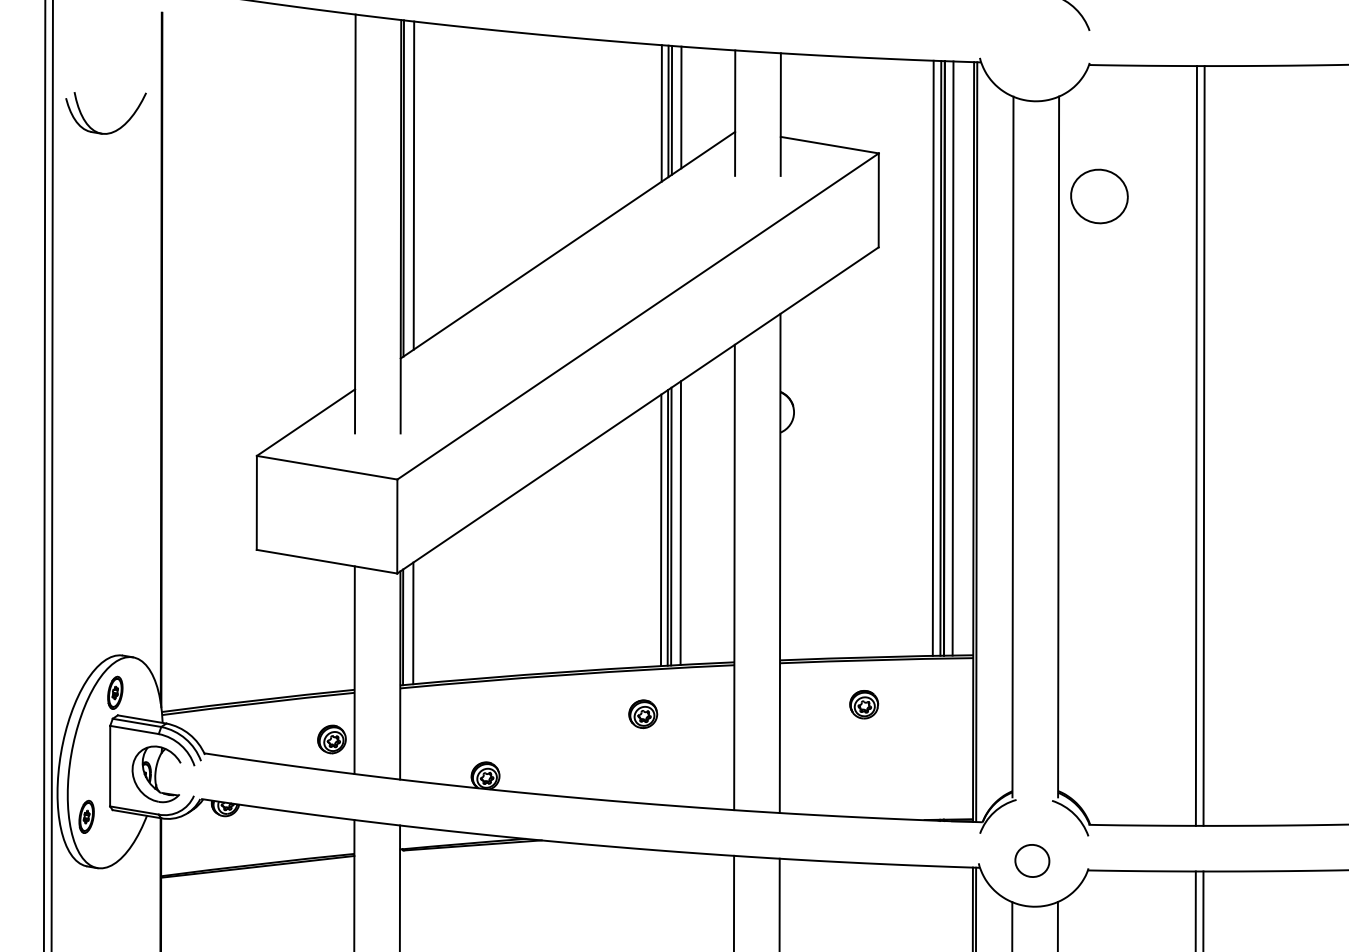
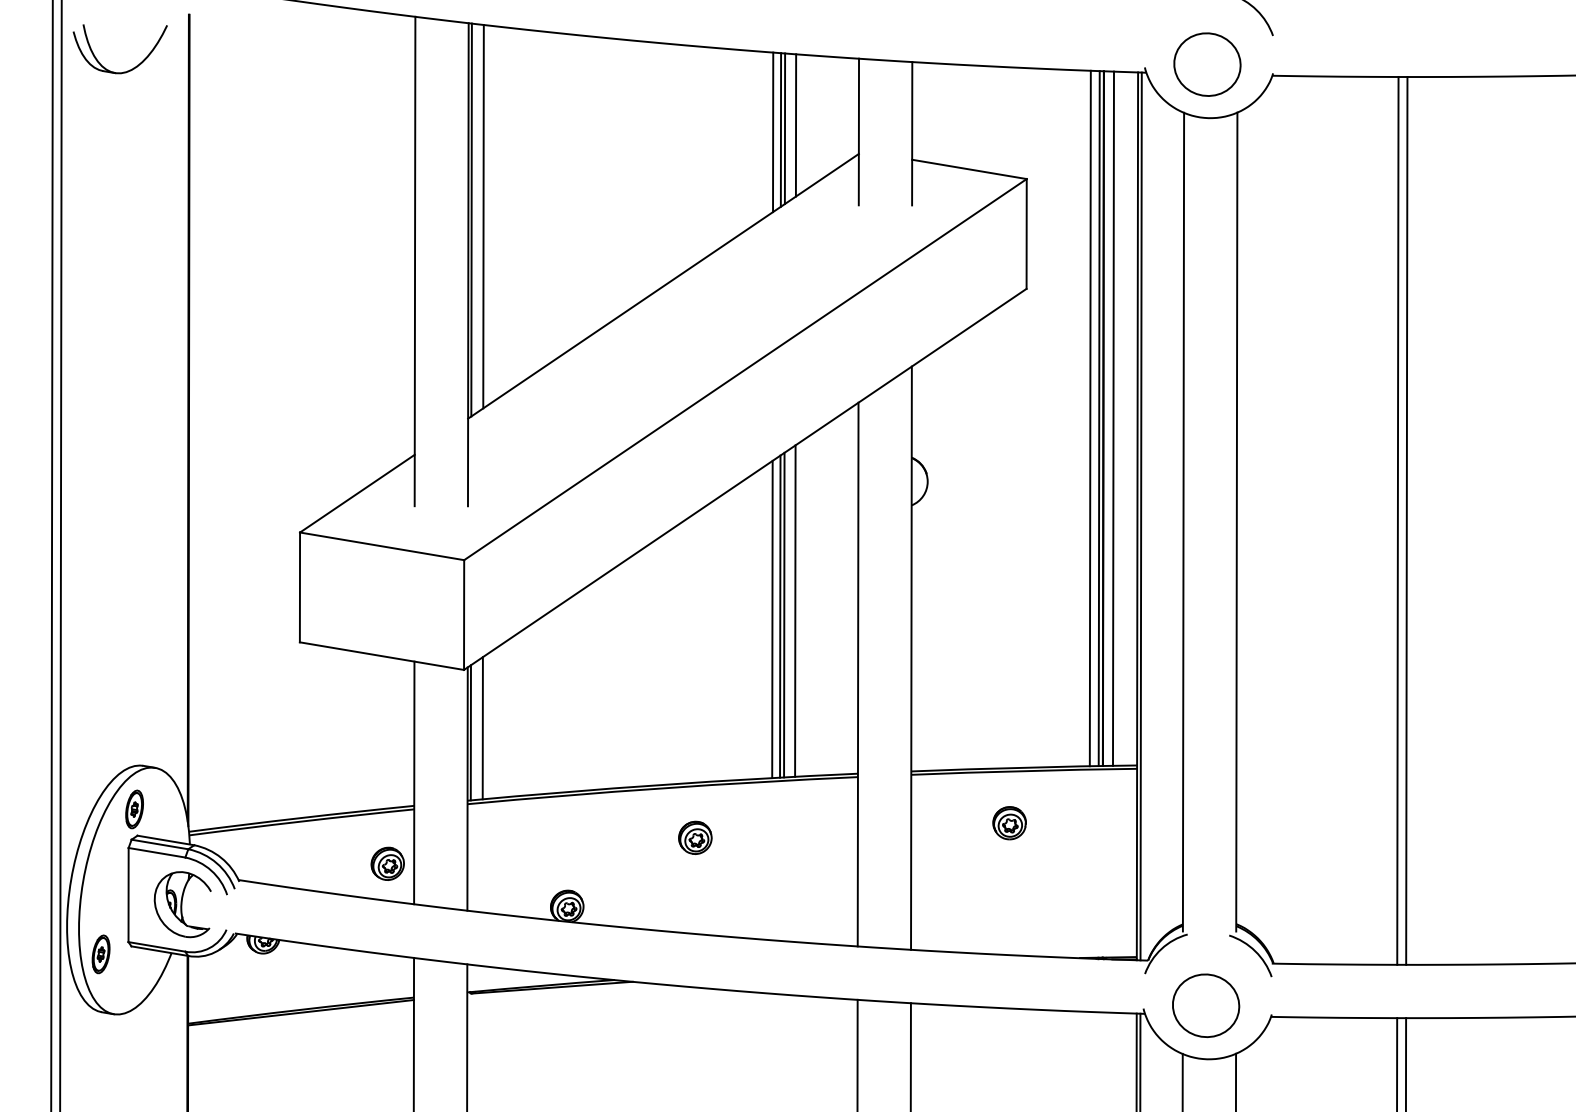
part: (111, 131) -> (126, 70), moved
part: (1099, 196) -> (1207, 64), moved
part: (643, 714) -> (695, 838), moved
part: (1032, 860) -> (1206, 1005), size x1.67

